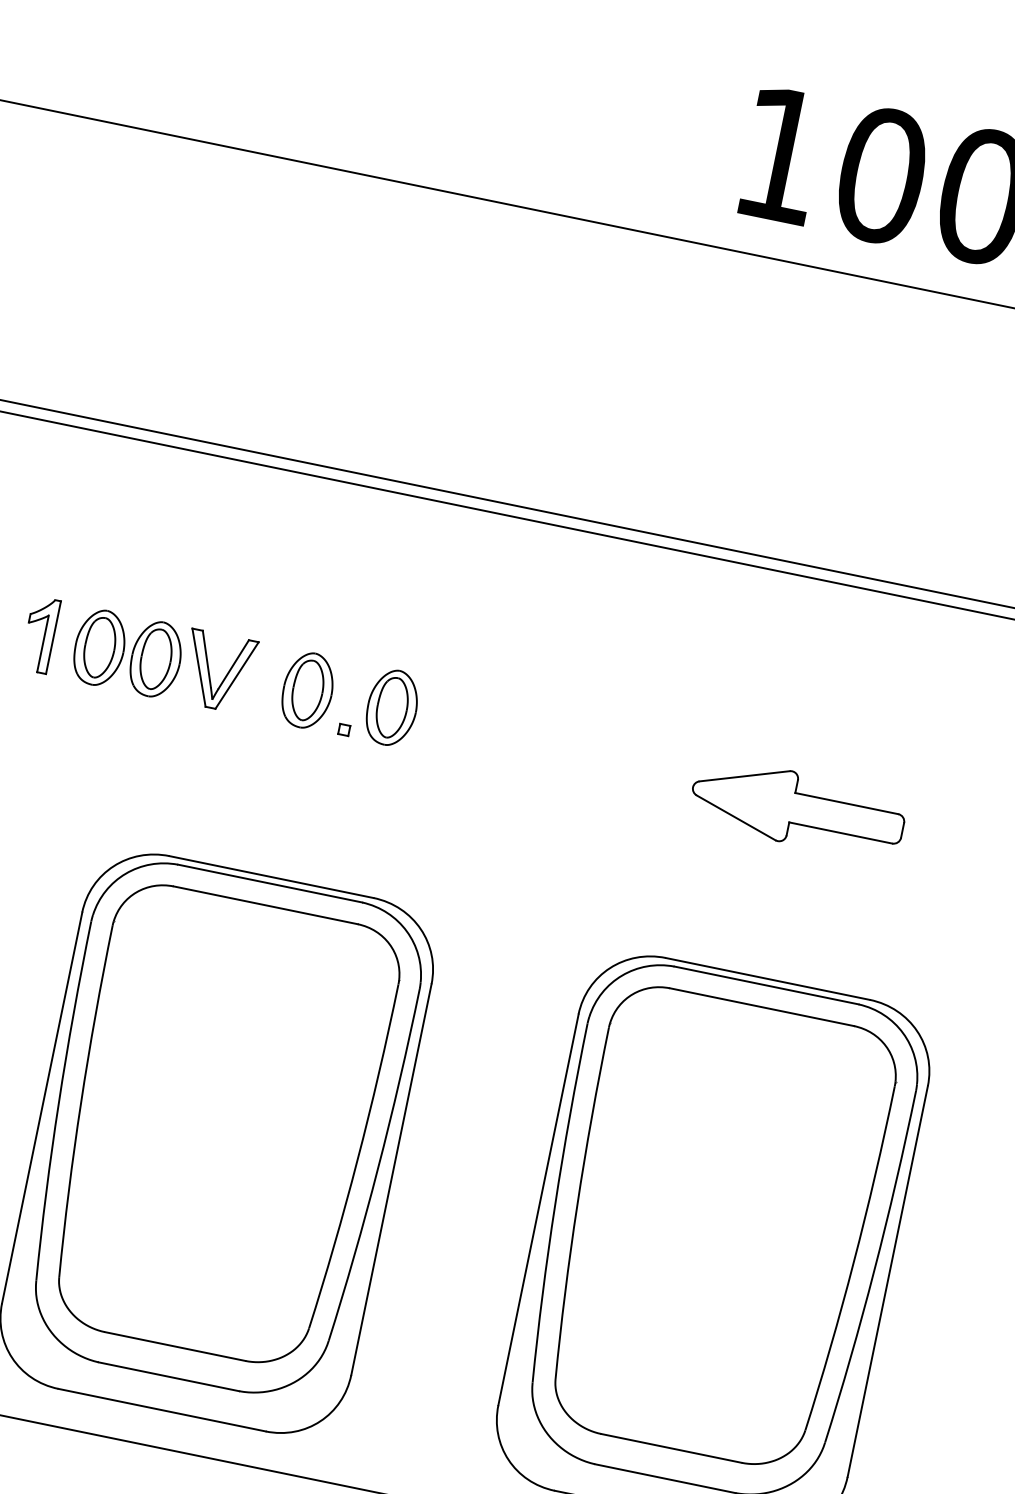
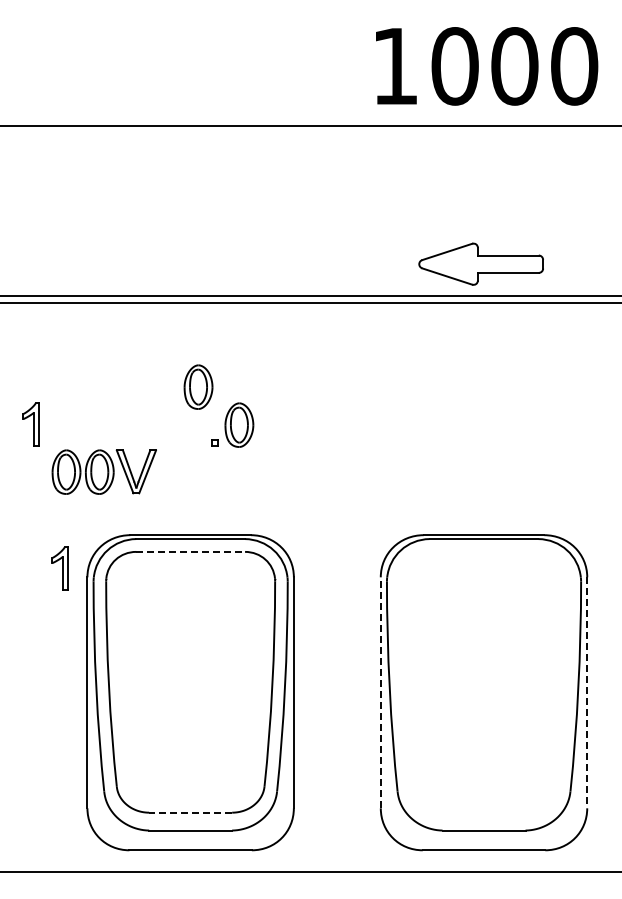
part: (162, 659) -> (103, 471), moved
part: (308, 689) -> (198, 386), moved
part: (796, 807) -> (480, 263), moved
part: (38, 887) -> (59, 568), added
line: (267, 904) -> (191, 551), solid -> dashed
line: (538, 1209) -> (380, 692), solid -> dashed
part: (715, 1227) -> (483, 682), removed
line: (887, 1282) -> (587, 693), solid -> dashed
line: (174, 1346) -> (190, 812), solid -> dashed

